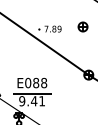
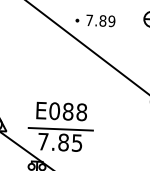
text: (31, 101) -> (59, 142), 9.41 -> 7.85

